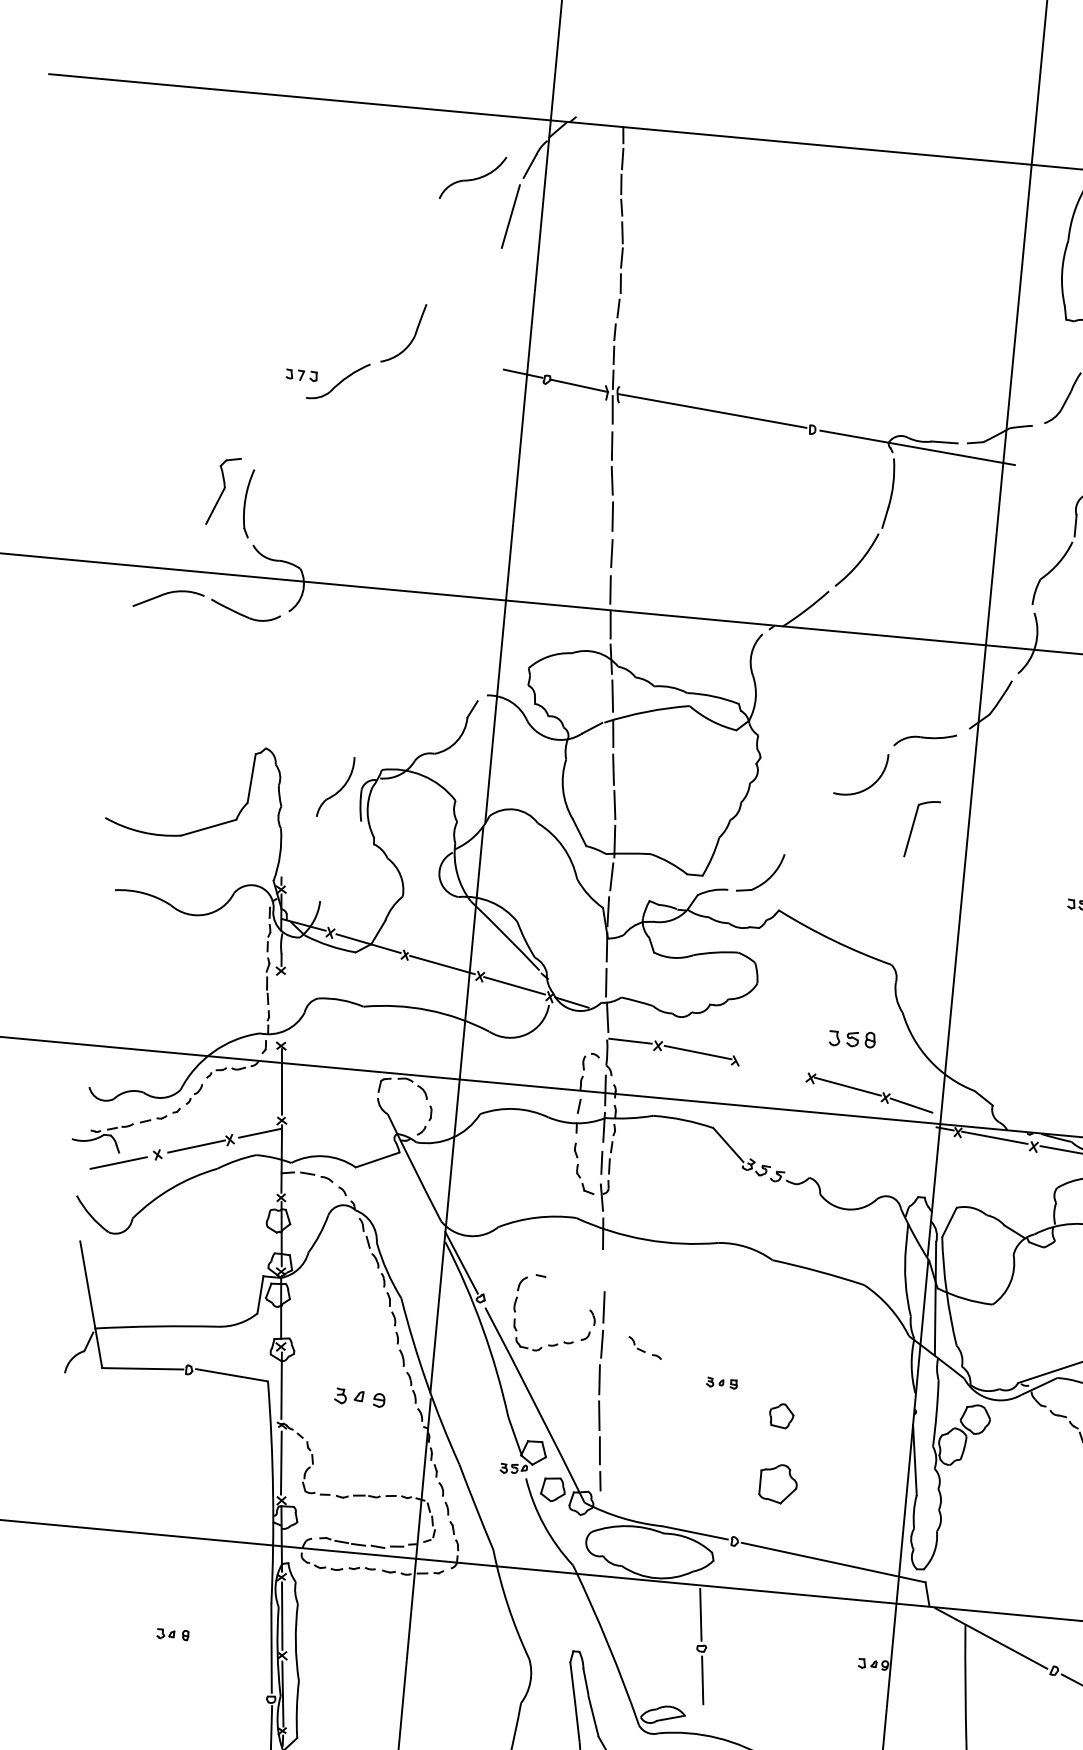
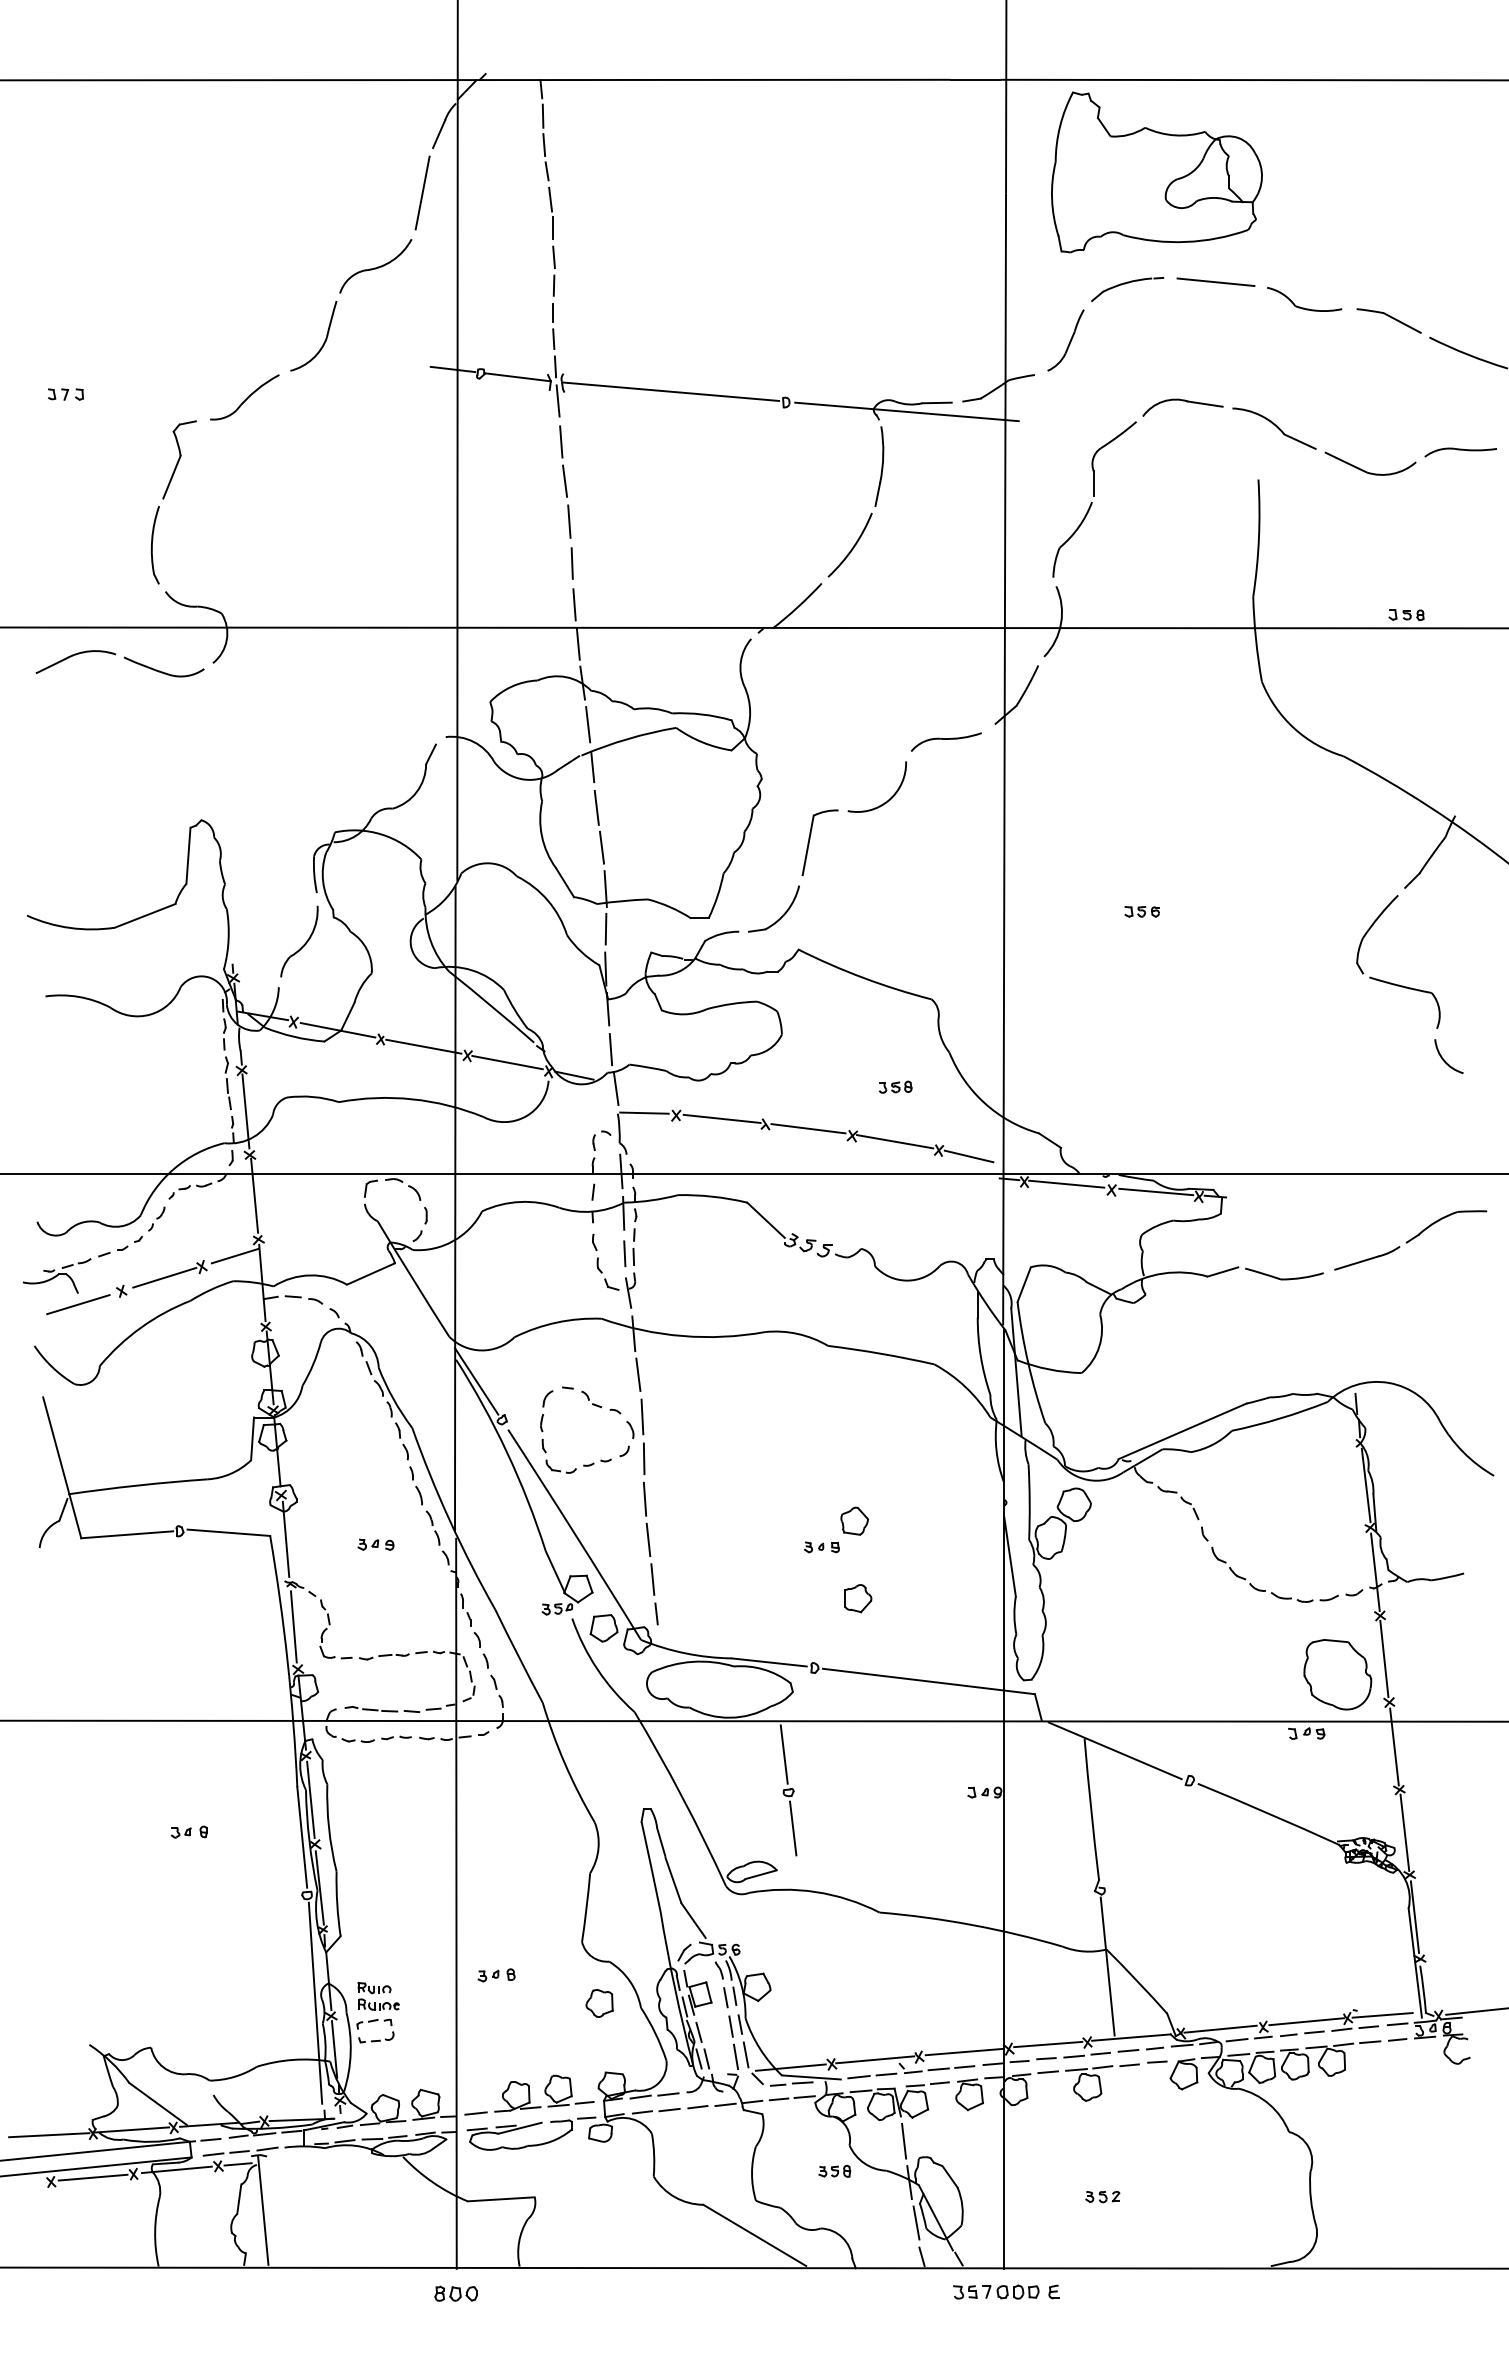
part: (472, 178) -> (375, 266), moved
part: (301, 375) -> (65, 394), moved
part: (223, 490) -> (179, 459), moved
part: (335, 786) -> (299, 941), moved
part: (914, 825) -> (810, 839), moved
line: (280, 1007) -> (245, 1111), added
part: (852, 1038) -> (895, 1086), size x0.62
line: (773, 1068) -> (808, 1128), added
line: (604, 1269) -> (638, 1374), added
part: (645, 1347) -> (601, 1402), moved
part: (721, 1383) -> (821, 1547), moved
part: (359, 1397) -> (375, 1544), size x0.62
part: (778, 1484) -> (858, 1598), size x0.62

